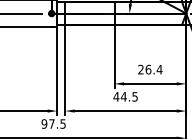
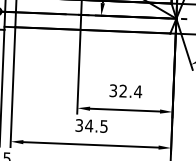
text: (144, 69) -> (118, 90), 26.4 -> 32.4
text: (116, 96) -> (79, 125), 44.5 -> 34.5

